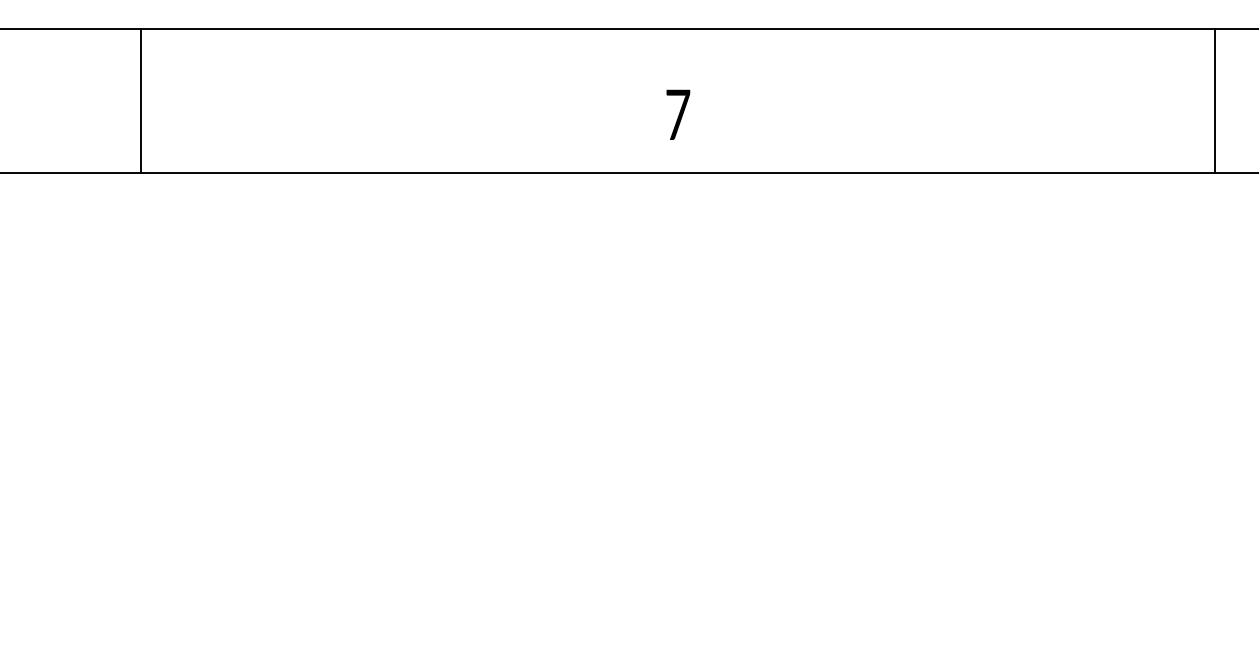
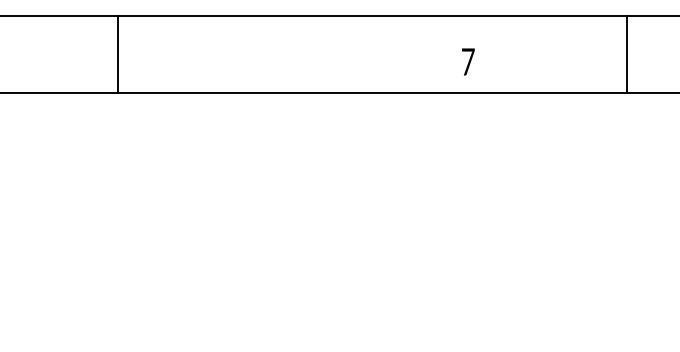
line: (139, 101) -> (117, 54), moved
line: (1215, 101) -> (627, 54), moved
text: (678, 113) -> (468, 61), moved

